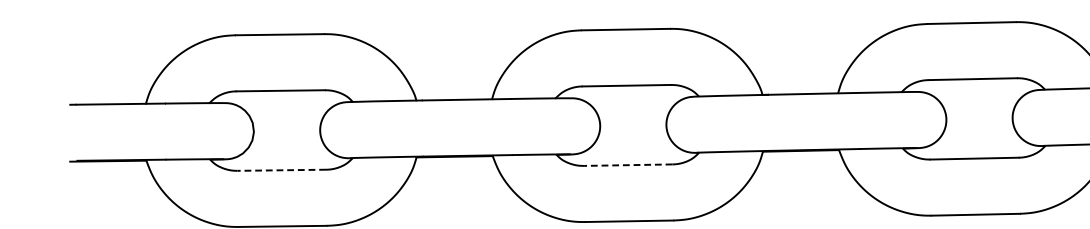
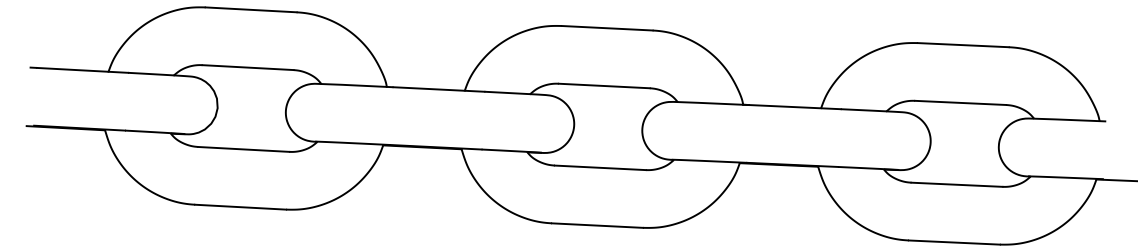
line: (628, 164) -> (600, 167), dashed -> solid
line: (281, 170) -> (243, 149), dashed -> solid

